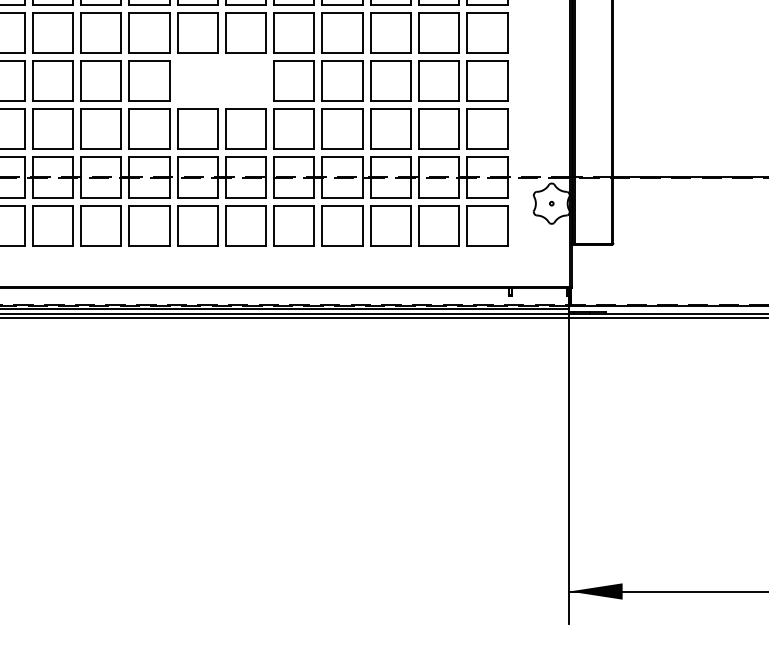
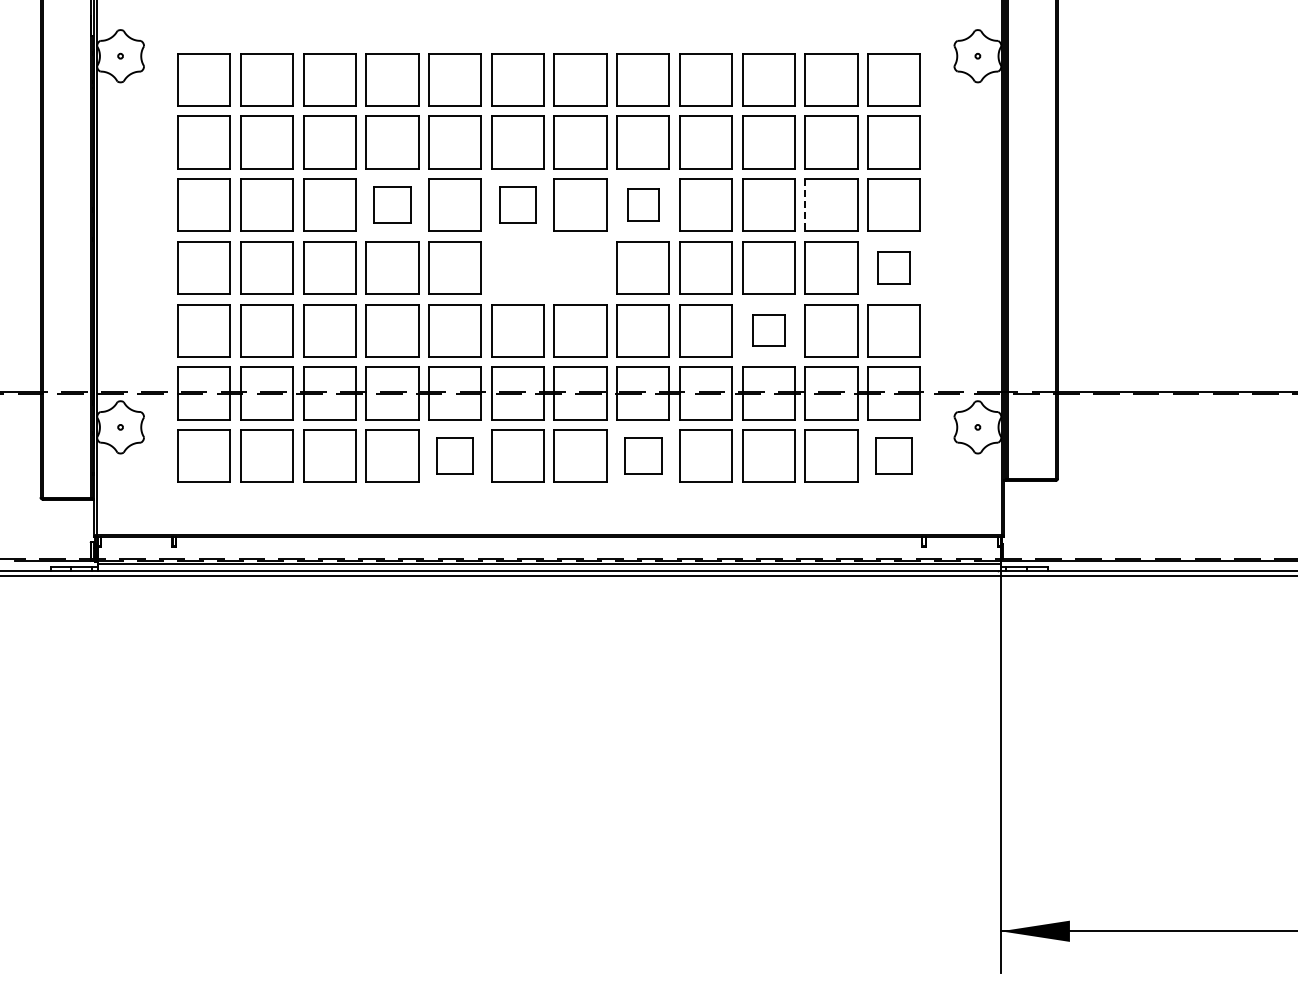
part: (101, 32) -> (392, 204), size x0.7
part: (197, 32) -> (517, 204), size x0.7
part: (293, 32) -> (642, 204), size x0.6
line: (419, 32) -> (805, 205), solid -> dashed
part: (486, 80) -> (893, 267), size x0.6
part: (390, 129) -> (768, 330), size x0.6
part: (148, 225) -> (454, 455), size x0.7
part: (293, 225) -> (642, 455), size x0.7
part: (486, 225) -> (893, 455), size x0.7

